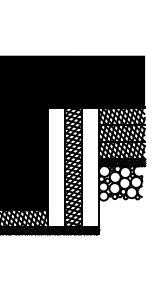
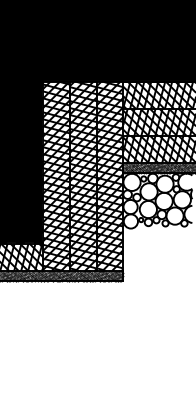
hatch: (55, 167) -> (54, 176), added
hatch: (89, 167) -> (108, 176), added

